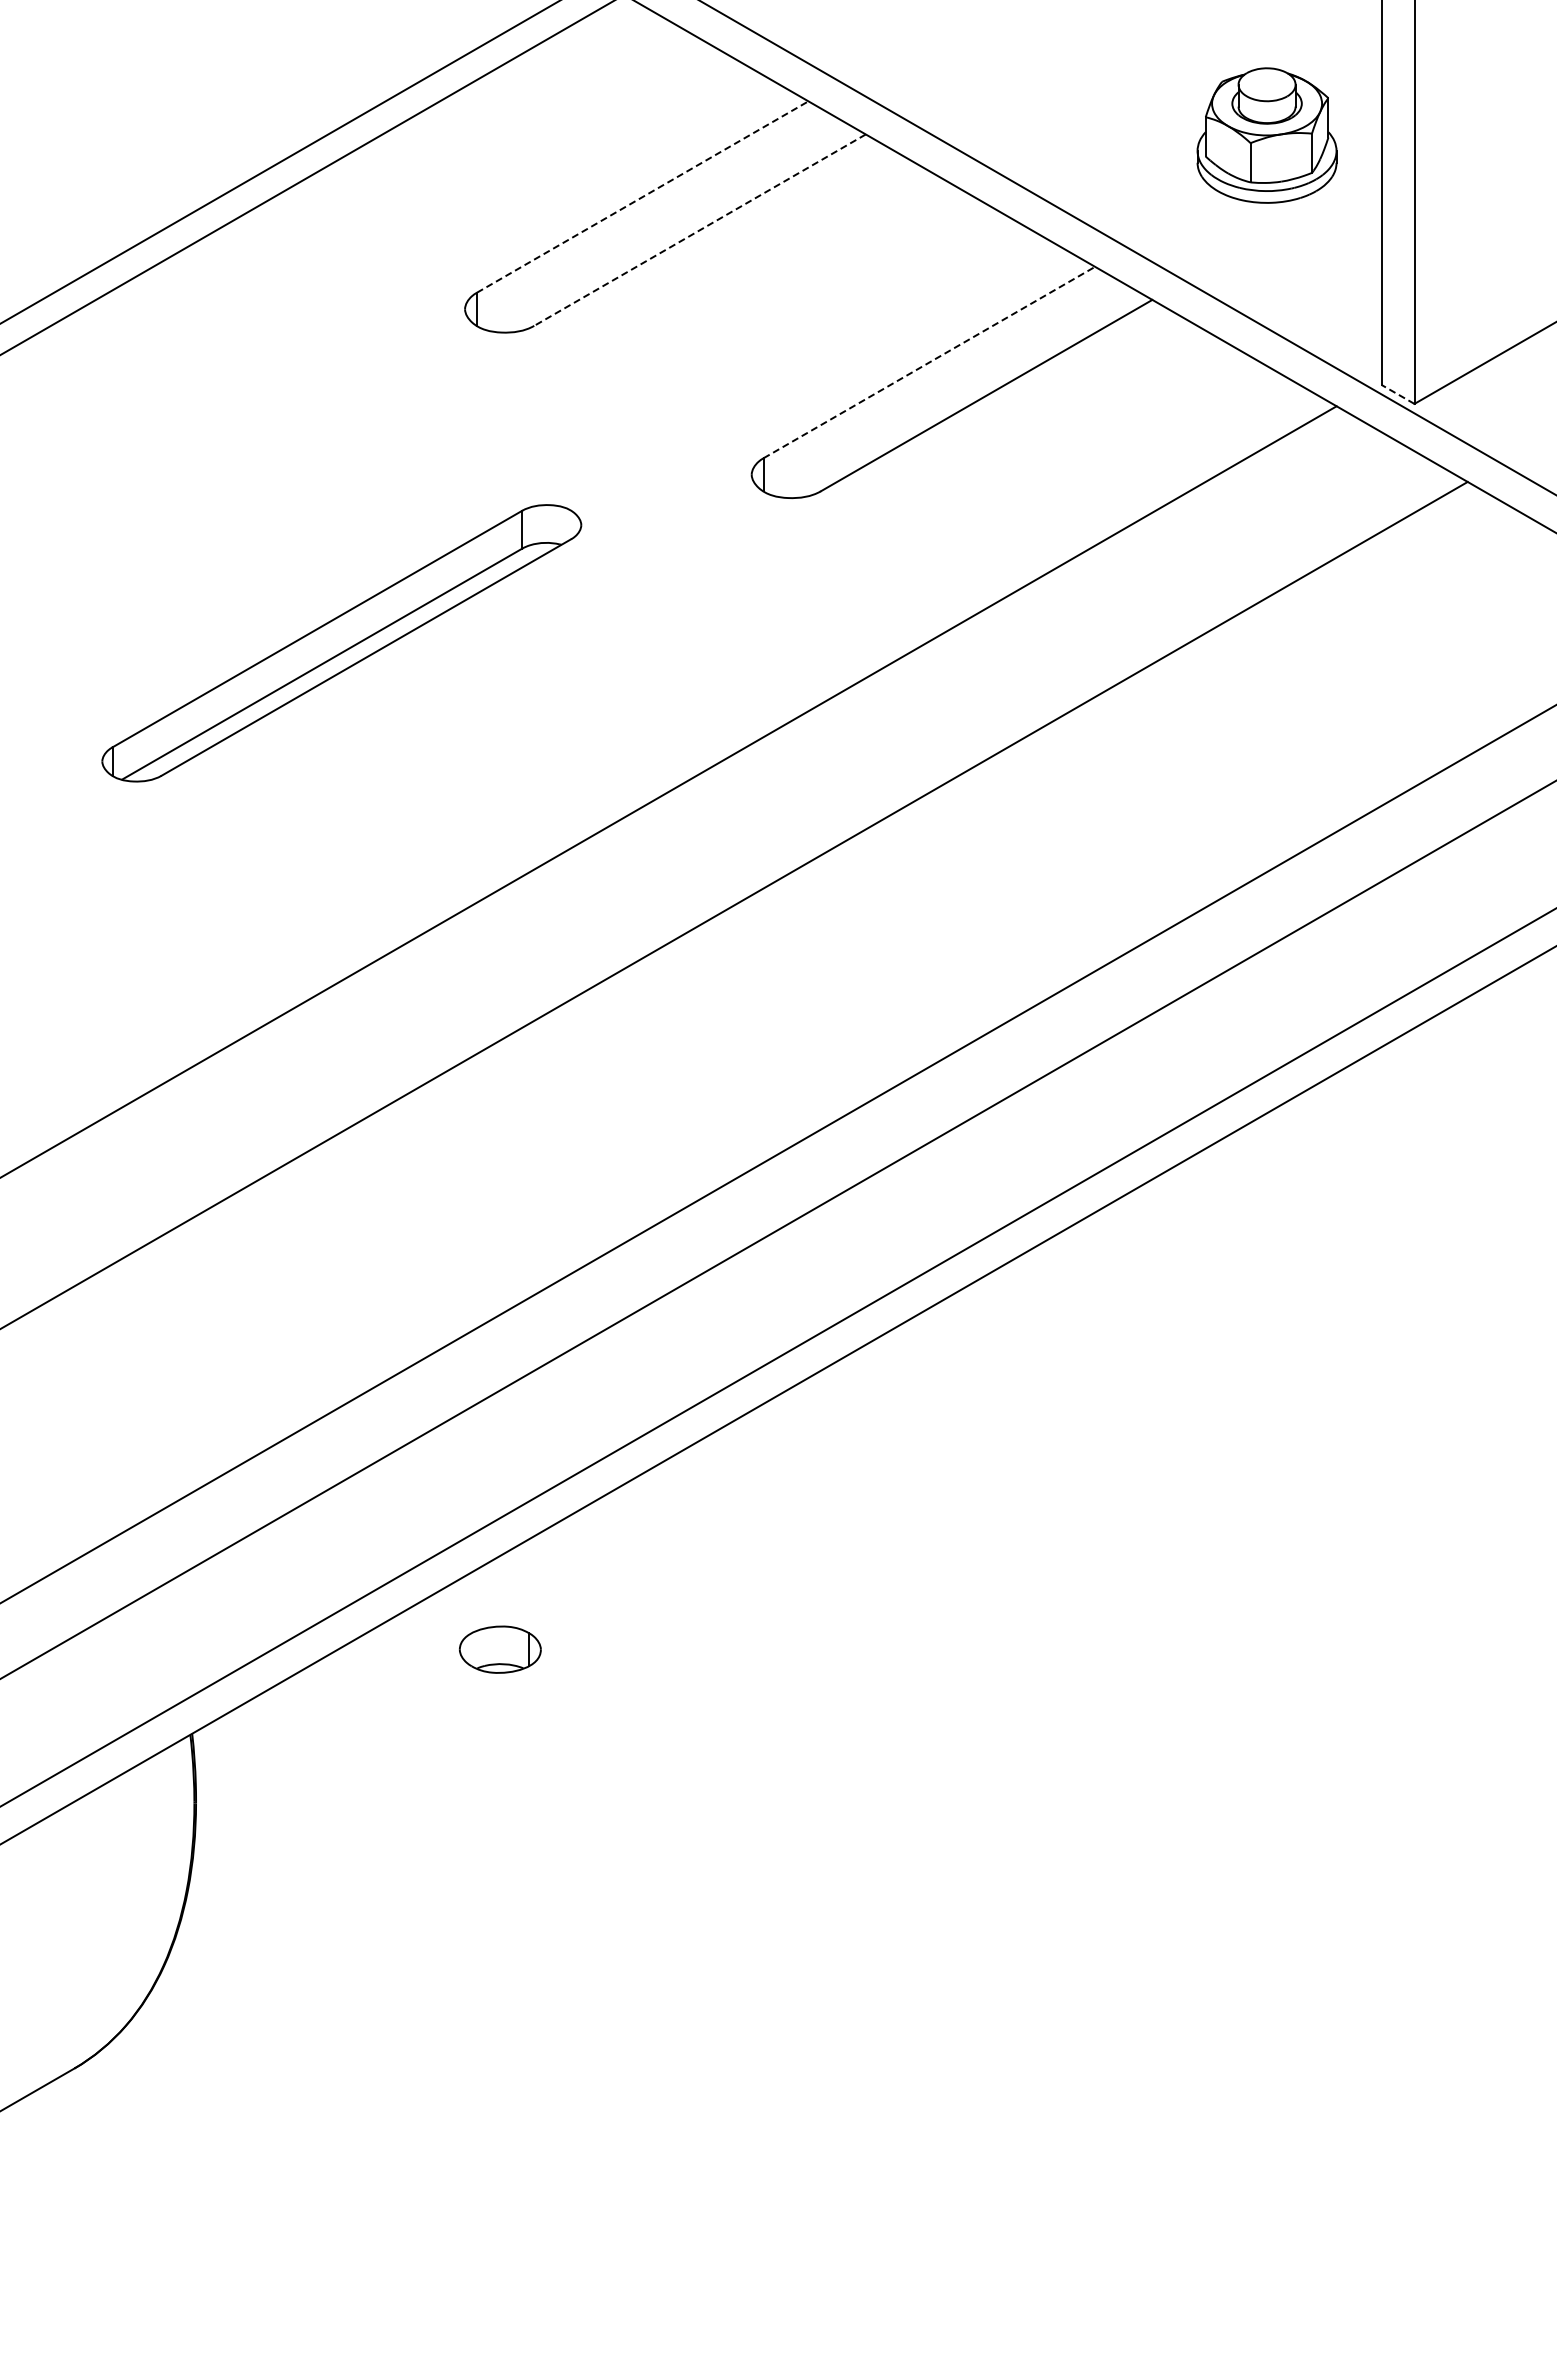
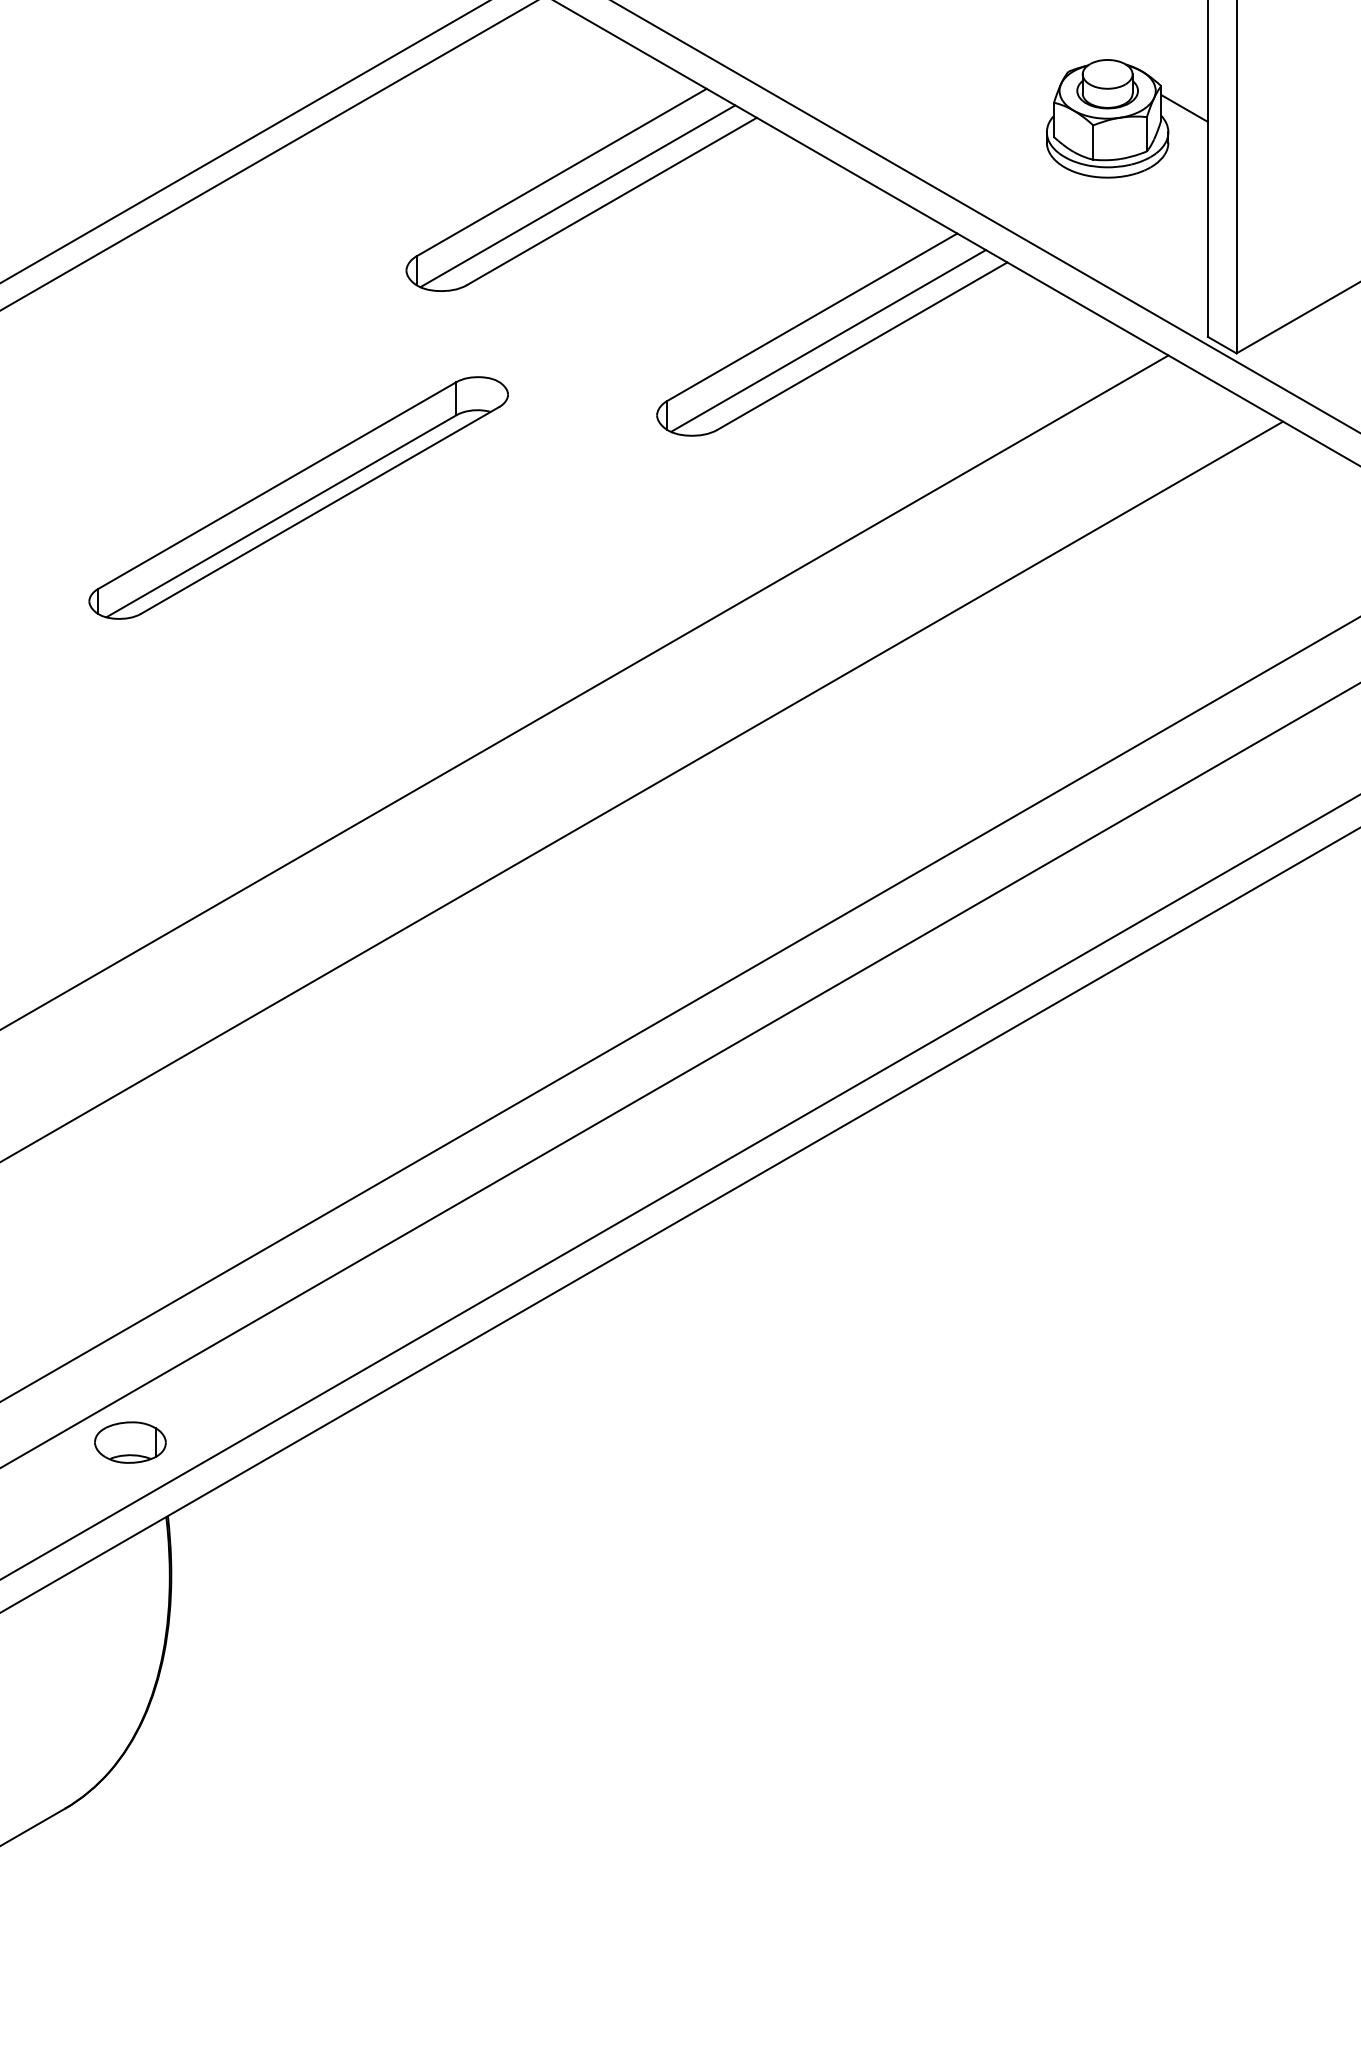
line: (1354, 123) -> (1184, 108), added
line: (643, 196) -> (562, 172), dashed -> solid
line: (661, 223) -> (578, 195), added
line: (699, 230) -> (611, 201), dashed -> solid
line: (929, 362) -> (812, 317), dashed -> solid
line: (947, 389) -> (828, 340), added
line: (1398, 394) -> (1222, 345), dashed -> solid
part: (341, 643) -> (298, 498), moved
part: (500, 1649) -> (130, 1442), moved

